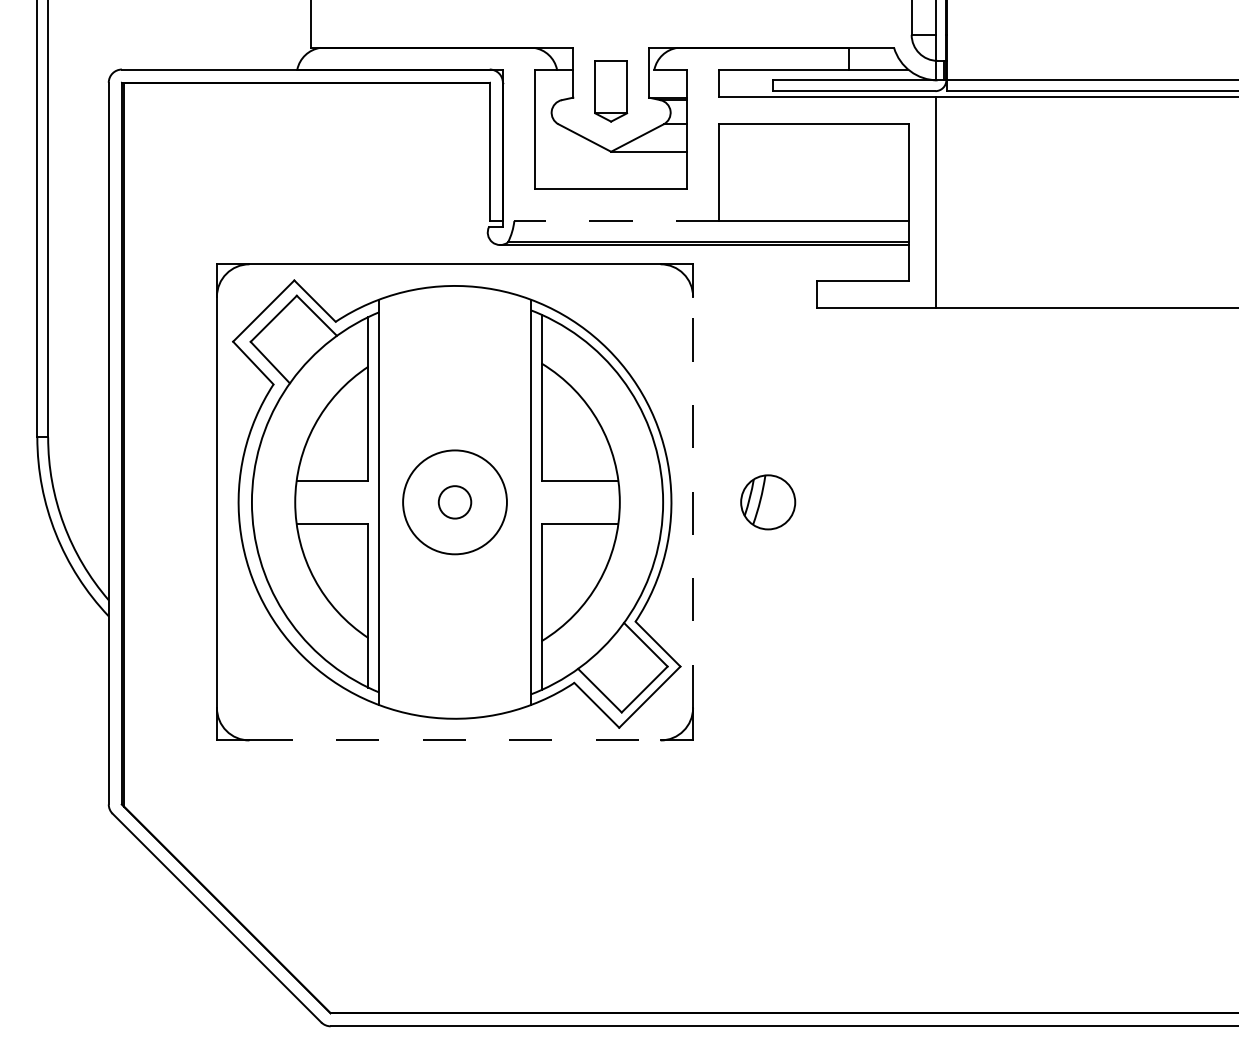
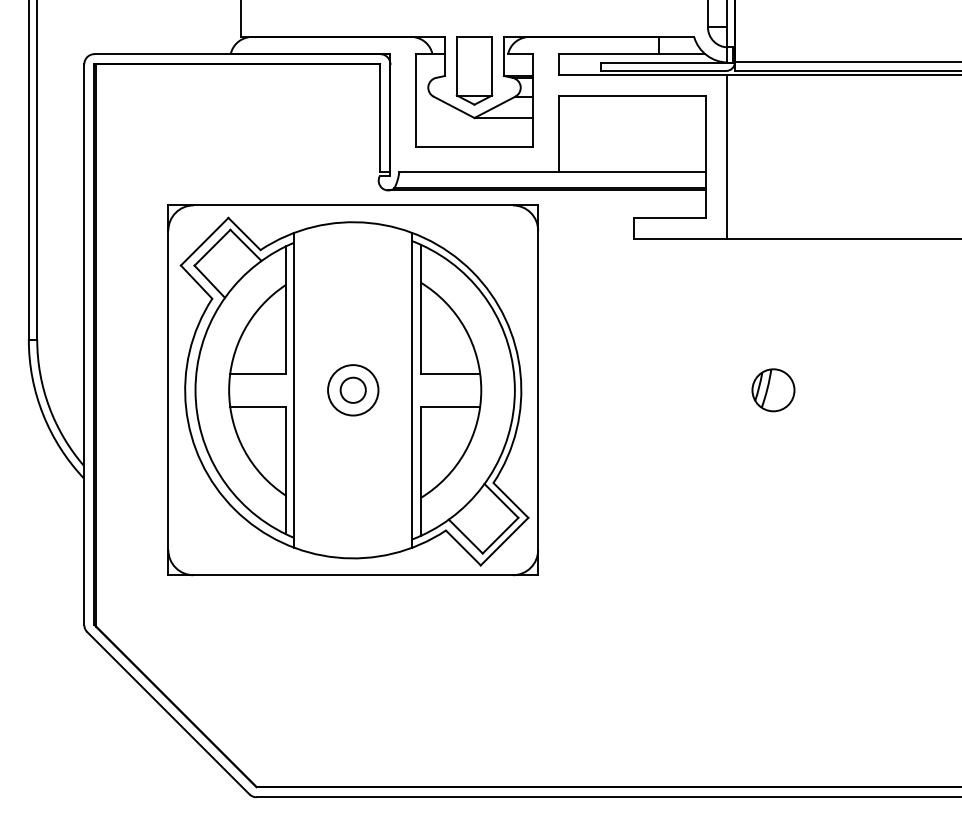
part: (611, 90) -> (474, 70), size x1.43
line: (616, 220) -> (478, 171), dashed -> solid
circle: (455, 502) -> (353, 390), size x0.62
line: (693, 502) -> (538, 390), dashed -> solid
part: (768, 502) -> (773, 390), moved
line: (455, 740) -> (353, 575), dashed -> solid

